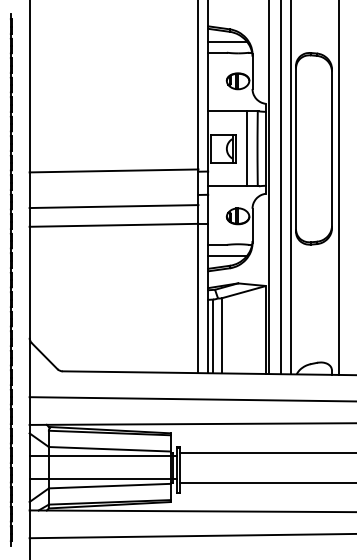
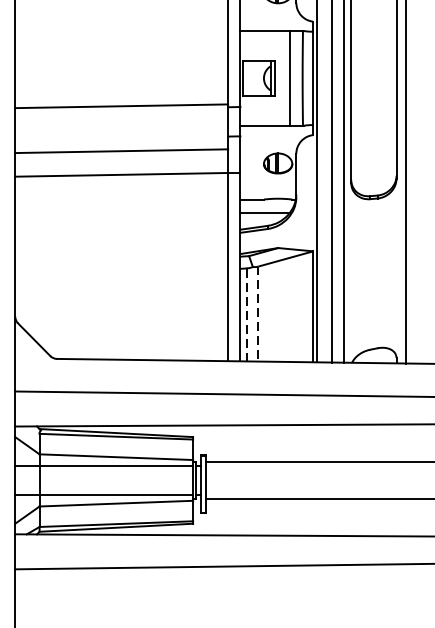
line: (222, 335) -> (258, 313), solid -> dashed
line: (213, 336) -> (247, 315), solid -> dashed

